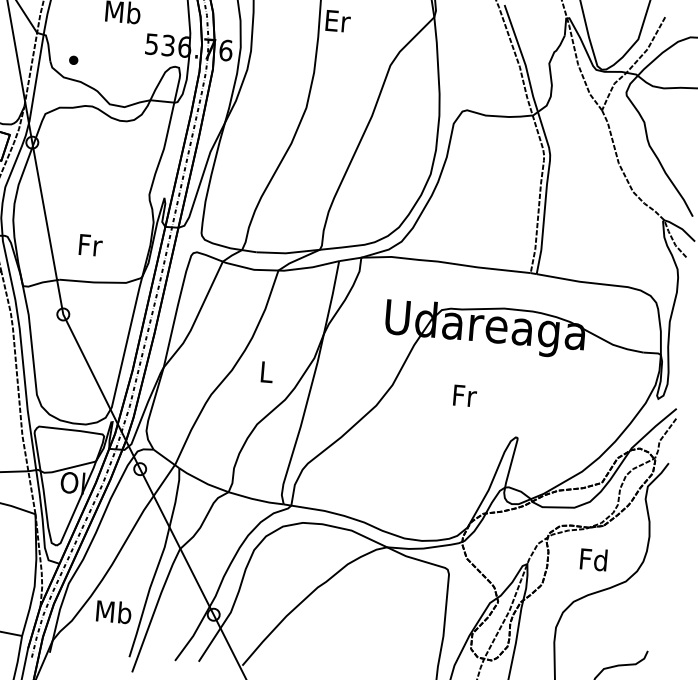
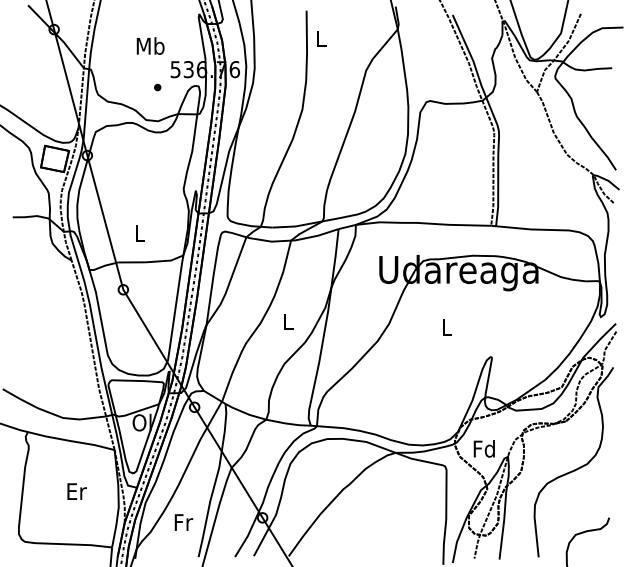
text: (337, 20) -> (321, 38), Er -> L
part: (73, 60) -> (157, 87), moved
text: (90, 244) -> (140, 232), Fr -> L
text: (465, 395) -> (447, 327), Fr -> L
text: (592, 559) -> (483, 448), moved
text: (114, 612) -> (183, 522), Mb -> Fr

